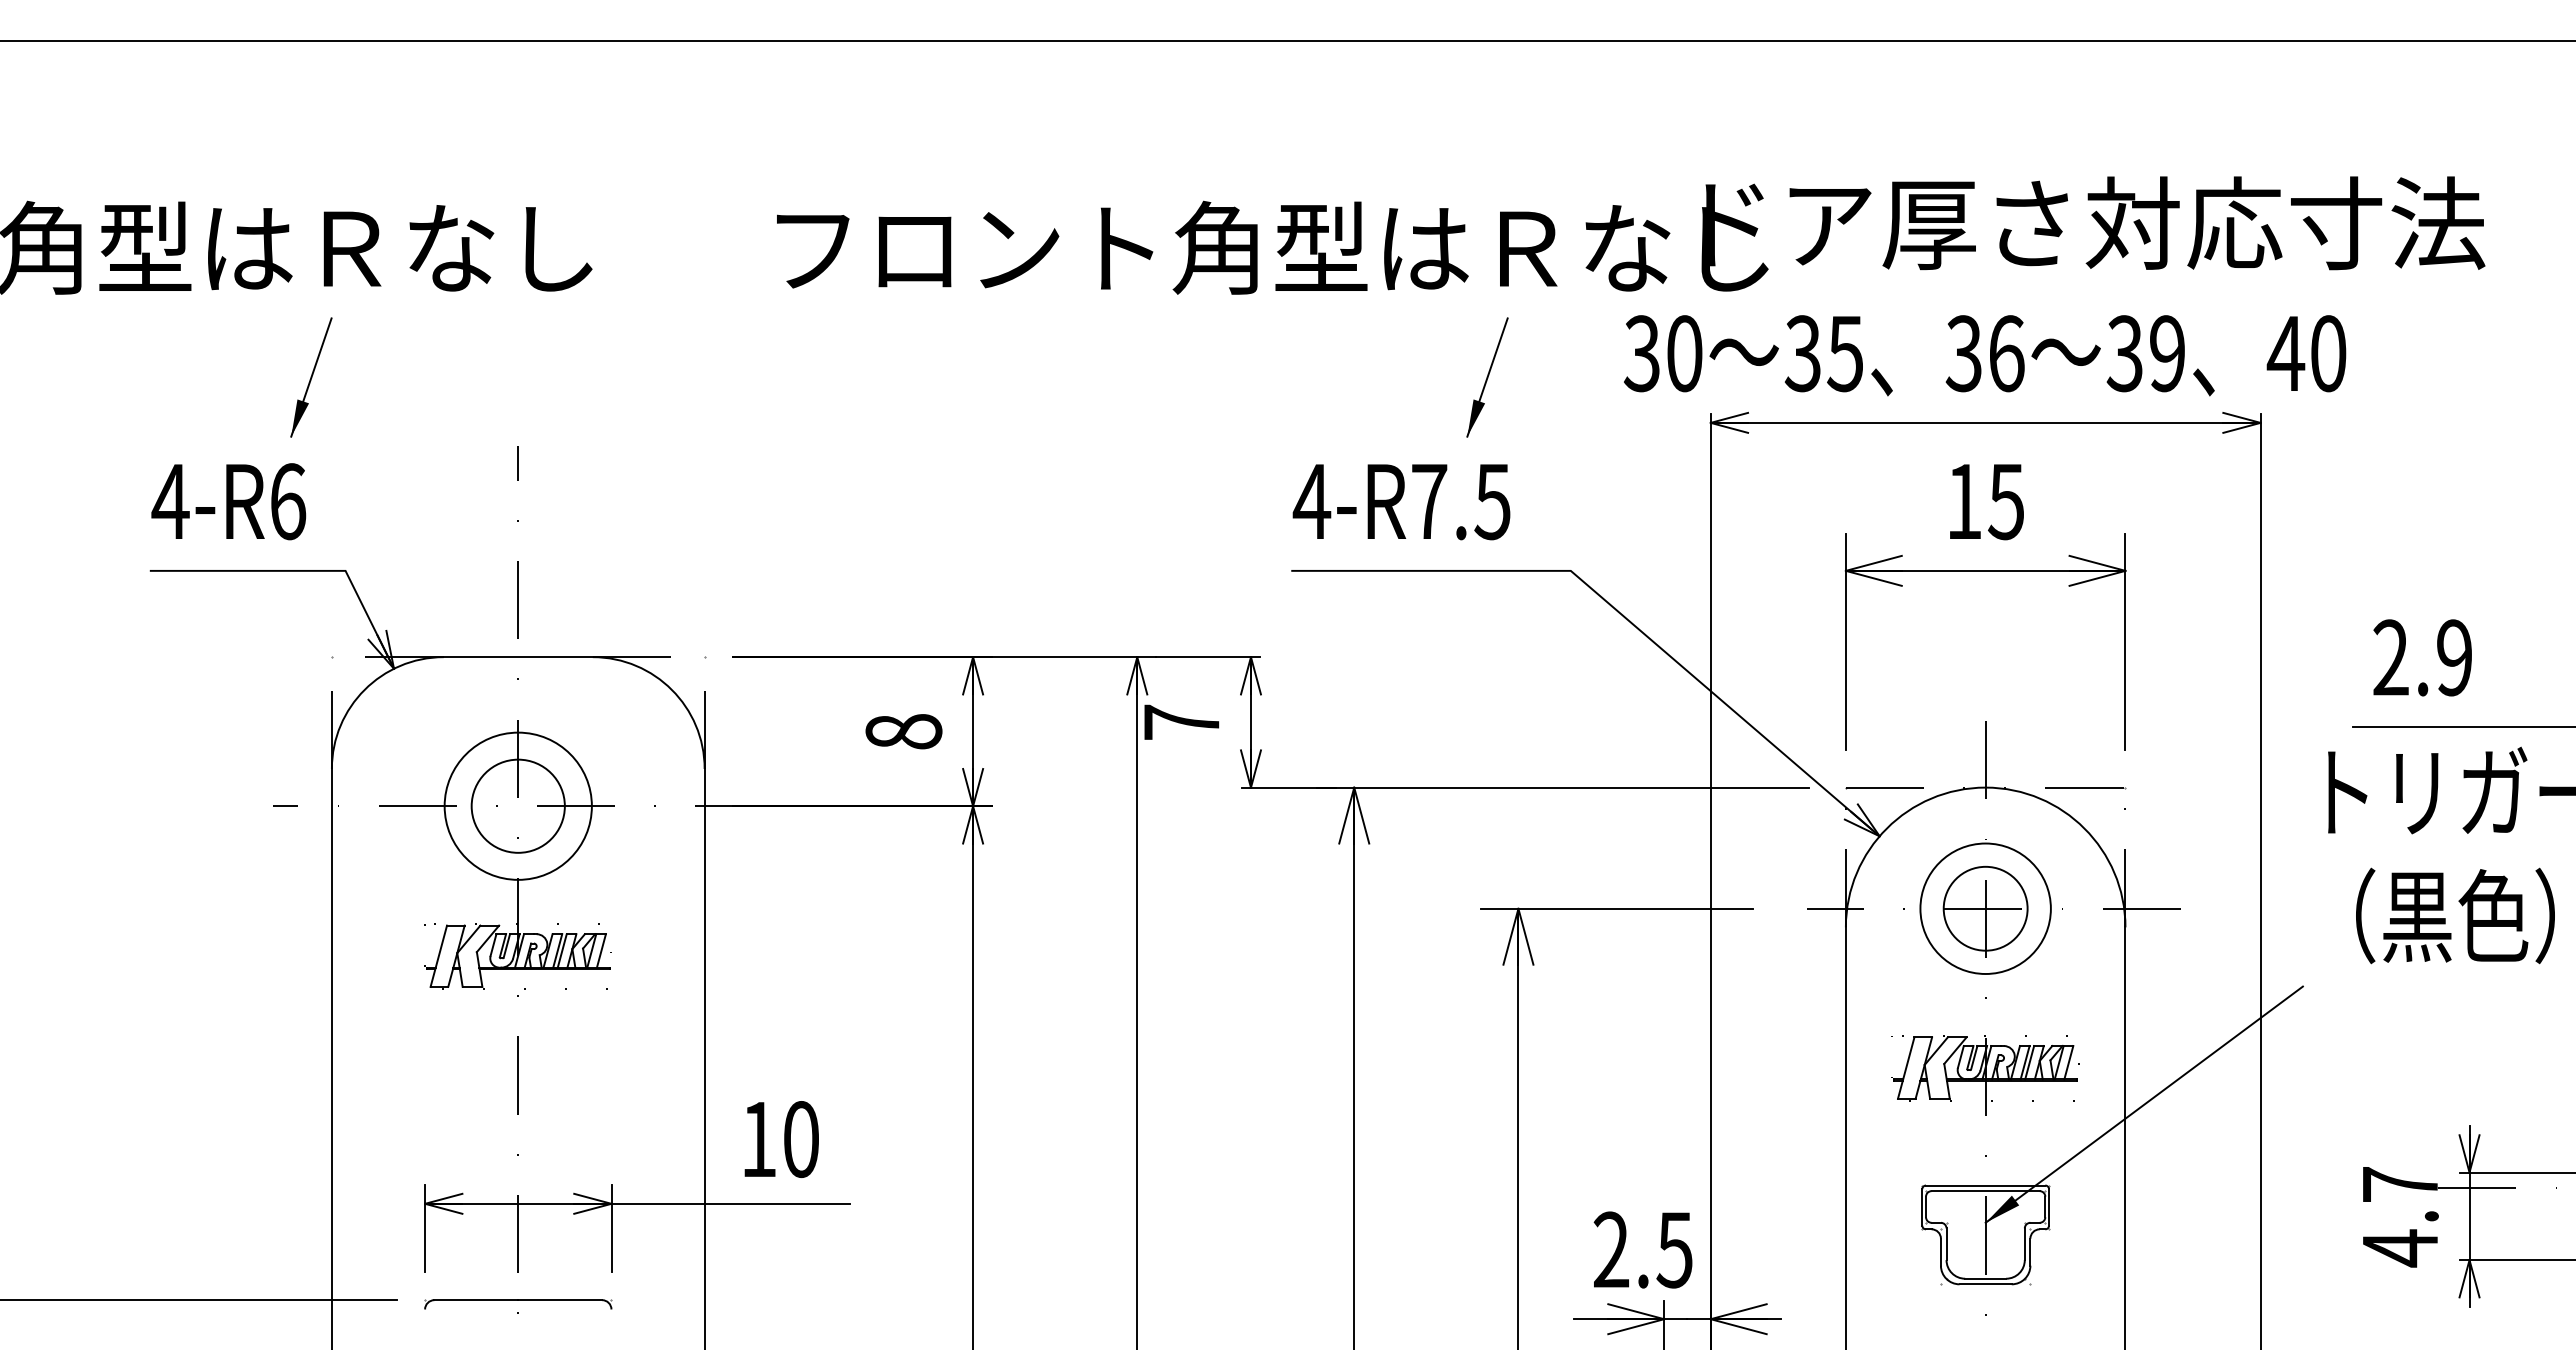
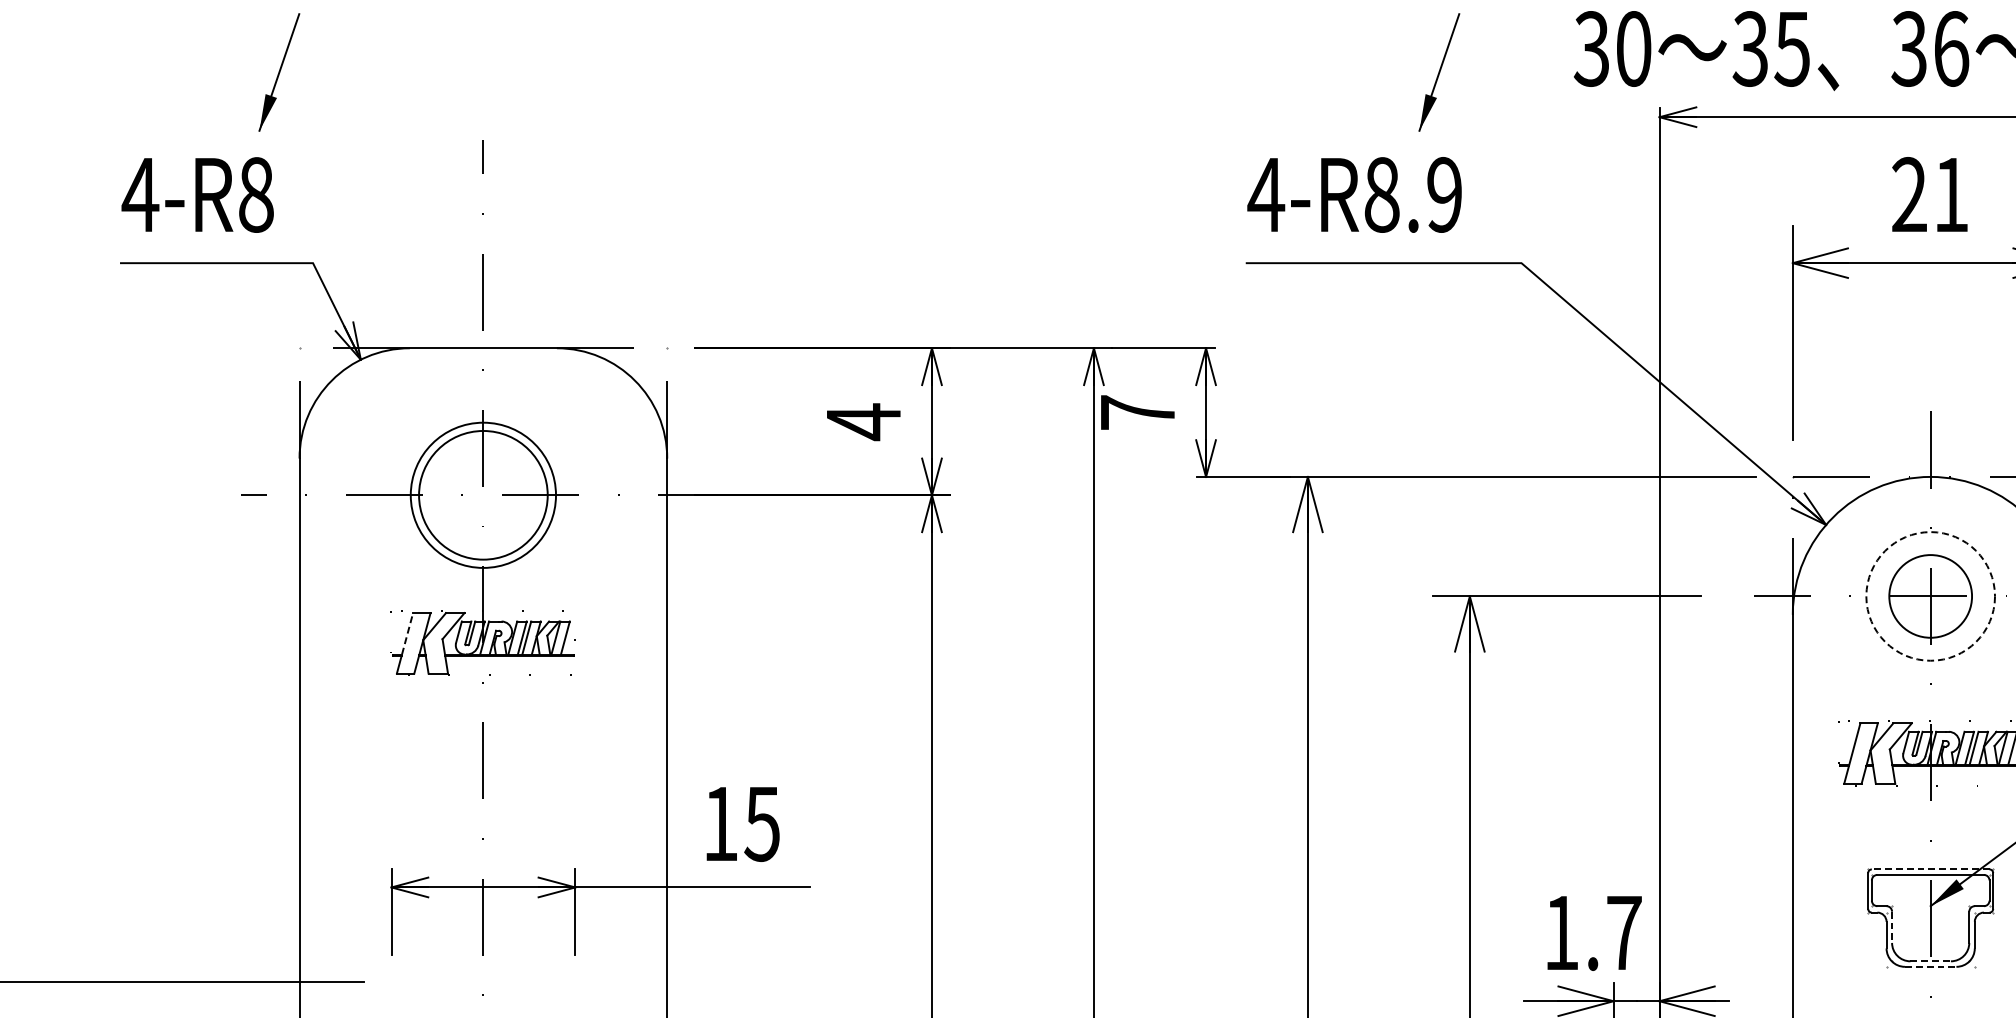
text: (288, 501) -> (256, 194), 4-R6 -> 4-R8
text: (1461, 501) -> (1413, 194), 4-R7.5 -> 4-R8.9
text: (1984, 501) -> (1929, 194), 15 -> 21
text: (903, 732) -> (863, 422), 8 -> 4
circle: (517, 805) -> (482, 494), size x1.4
circle: (1985, 908) -> (1930, 596), solid -> dashed
line: (441, 946) -> (407, 633), solid -> dashed
text: (800, 1139) -> (761, 824), 10 -> 15
line: (1985, 1185) -> (1930, 869), solid -> dashed
line: (1946, 1244) -> (1892, 927), solid -> dashed
text: (1642, 1249) -> (1592, 932), 2.5 -> 1.7
line: (1985, 1278) -> (1930, 961), solid -> dashed
line: (1986, 1284) -> (1931, 967), solid -> dashed
part: (518, 1304) -> (483, 986), removed

